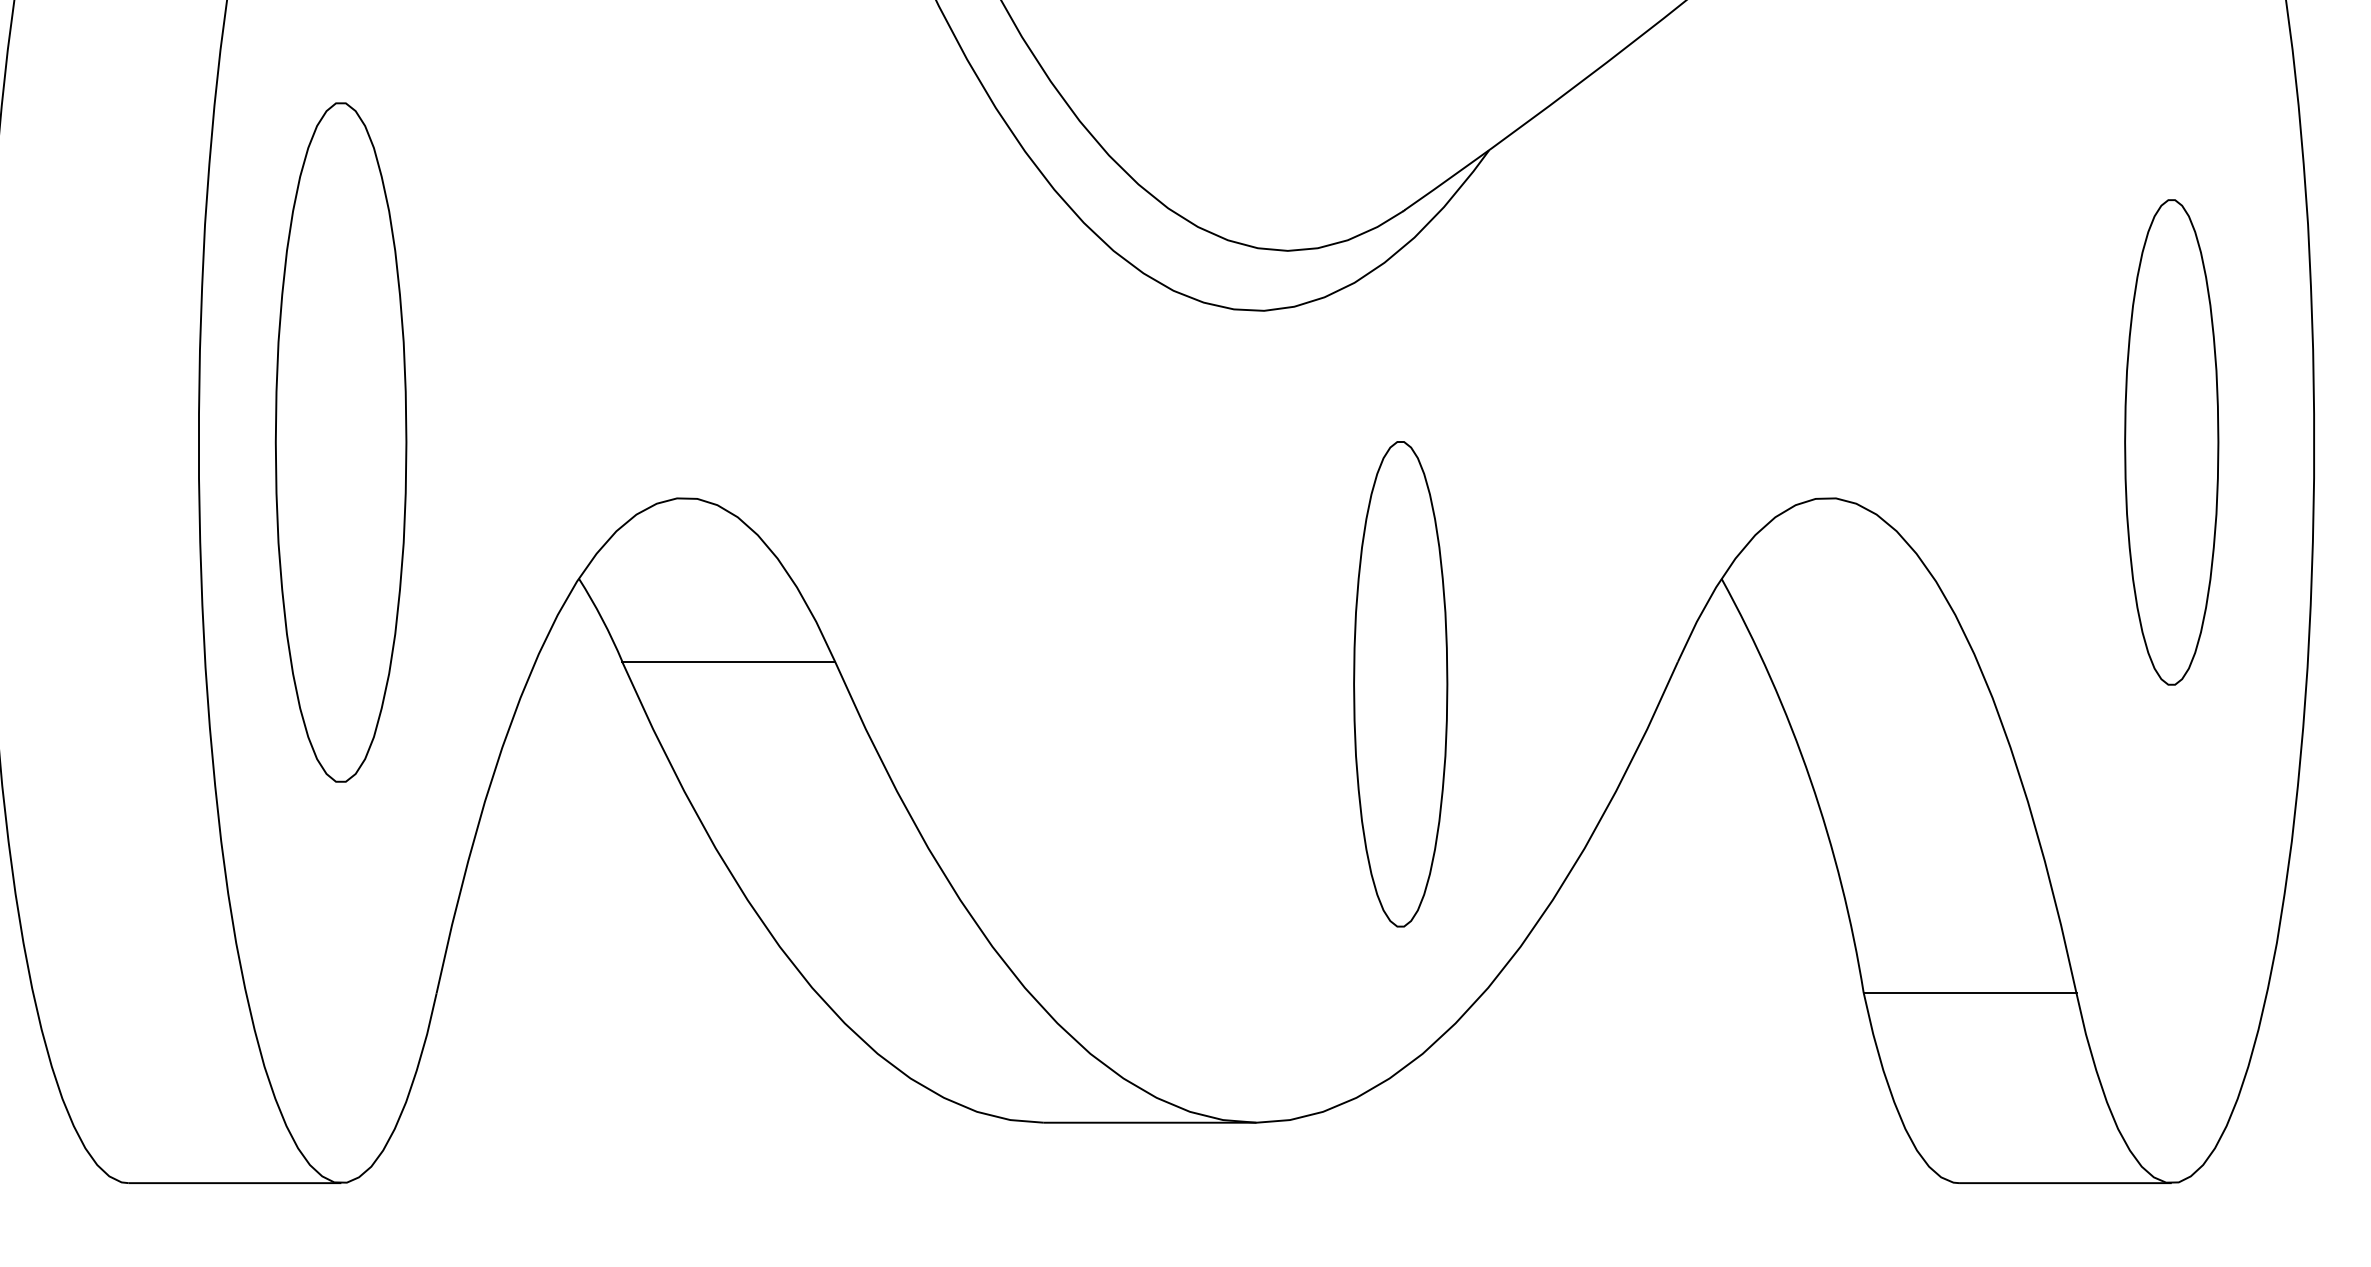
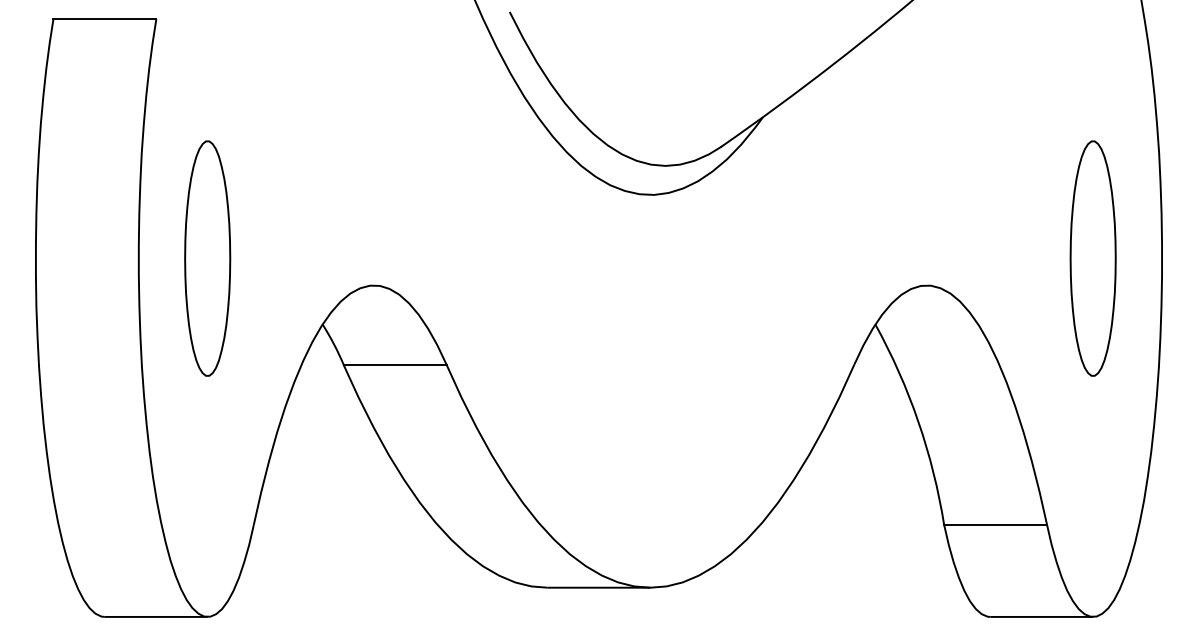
part: (340, 442) -> (207, 258), size x0.71
part: (1399, 684) -> (719, 375), removed

